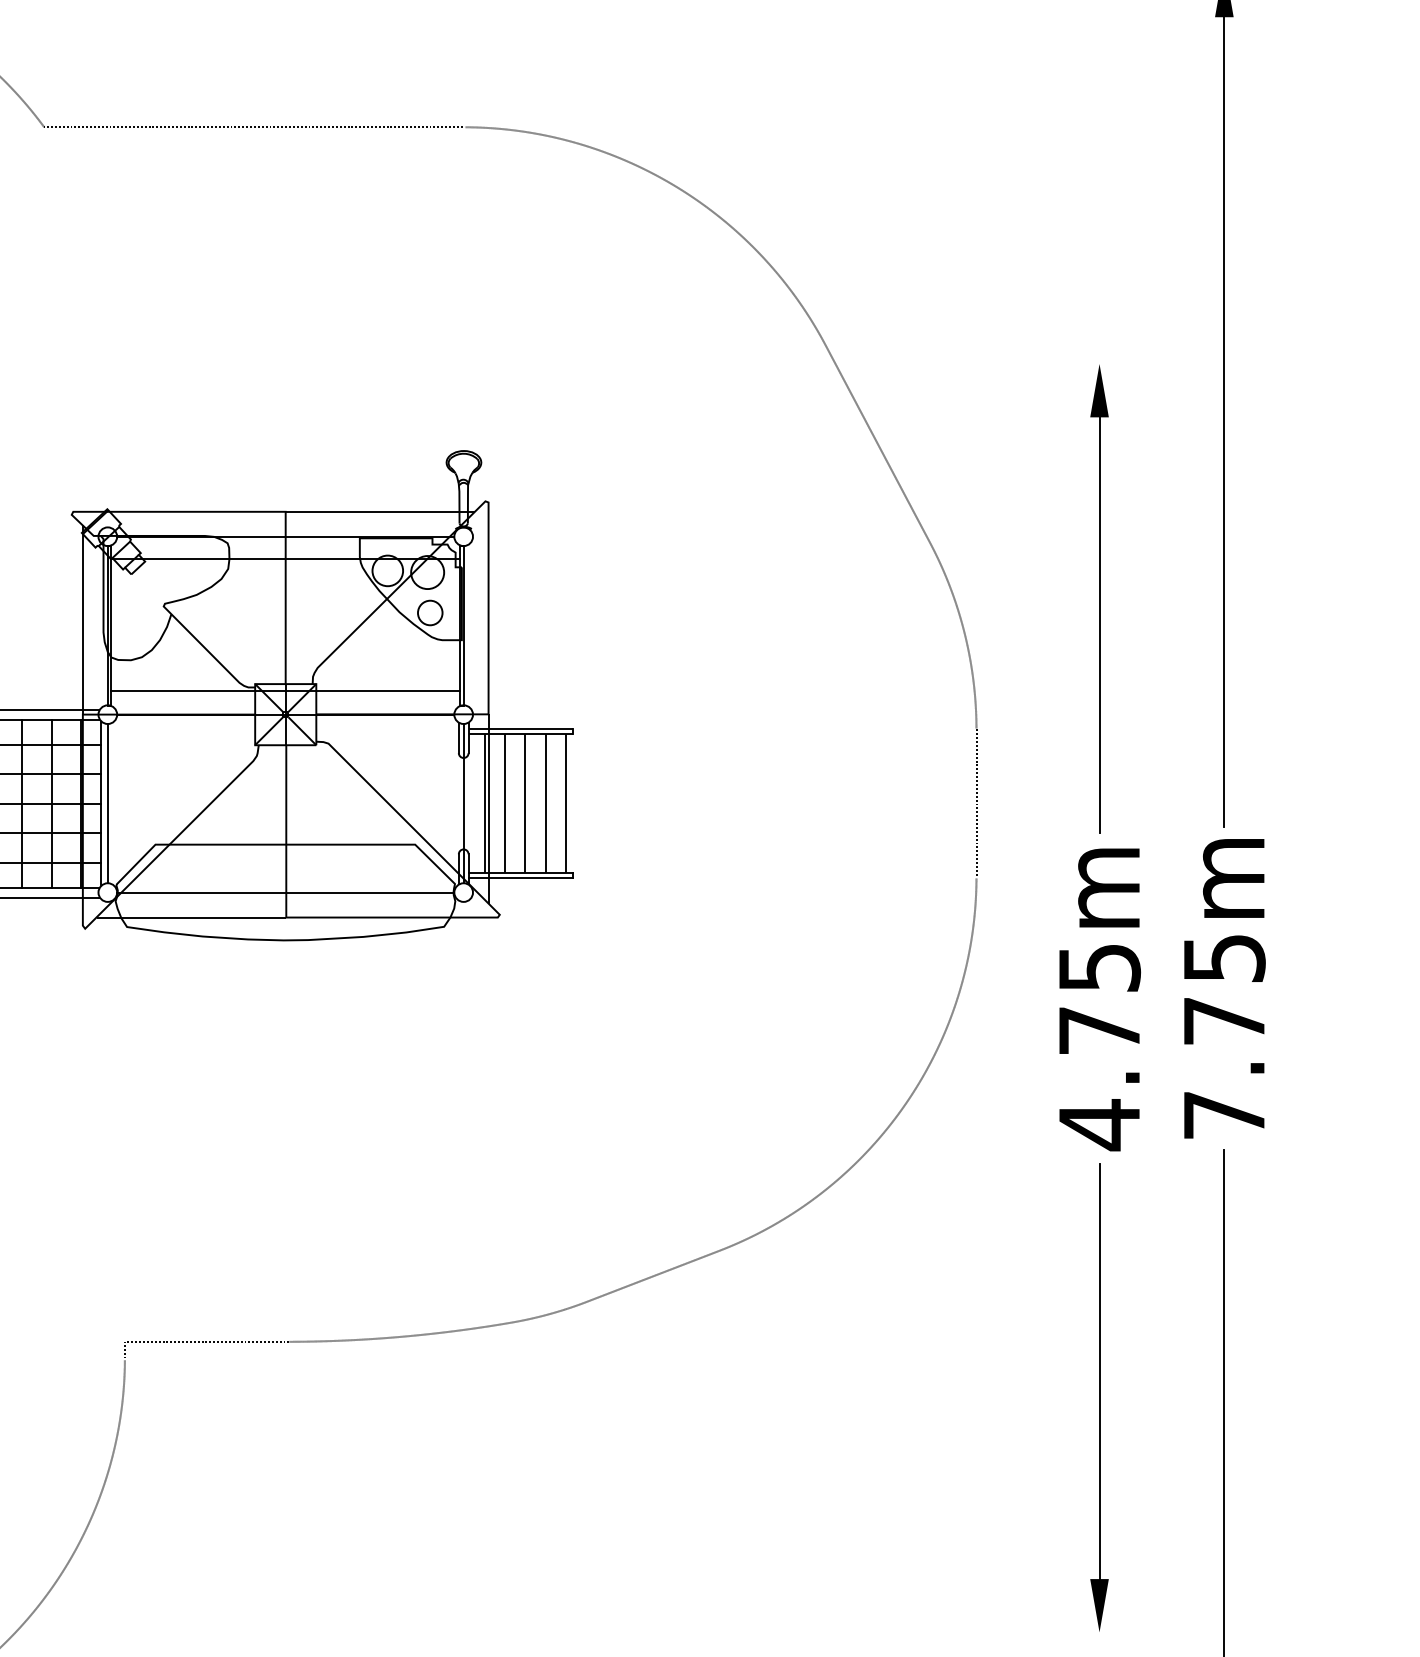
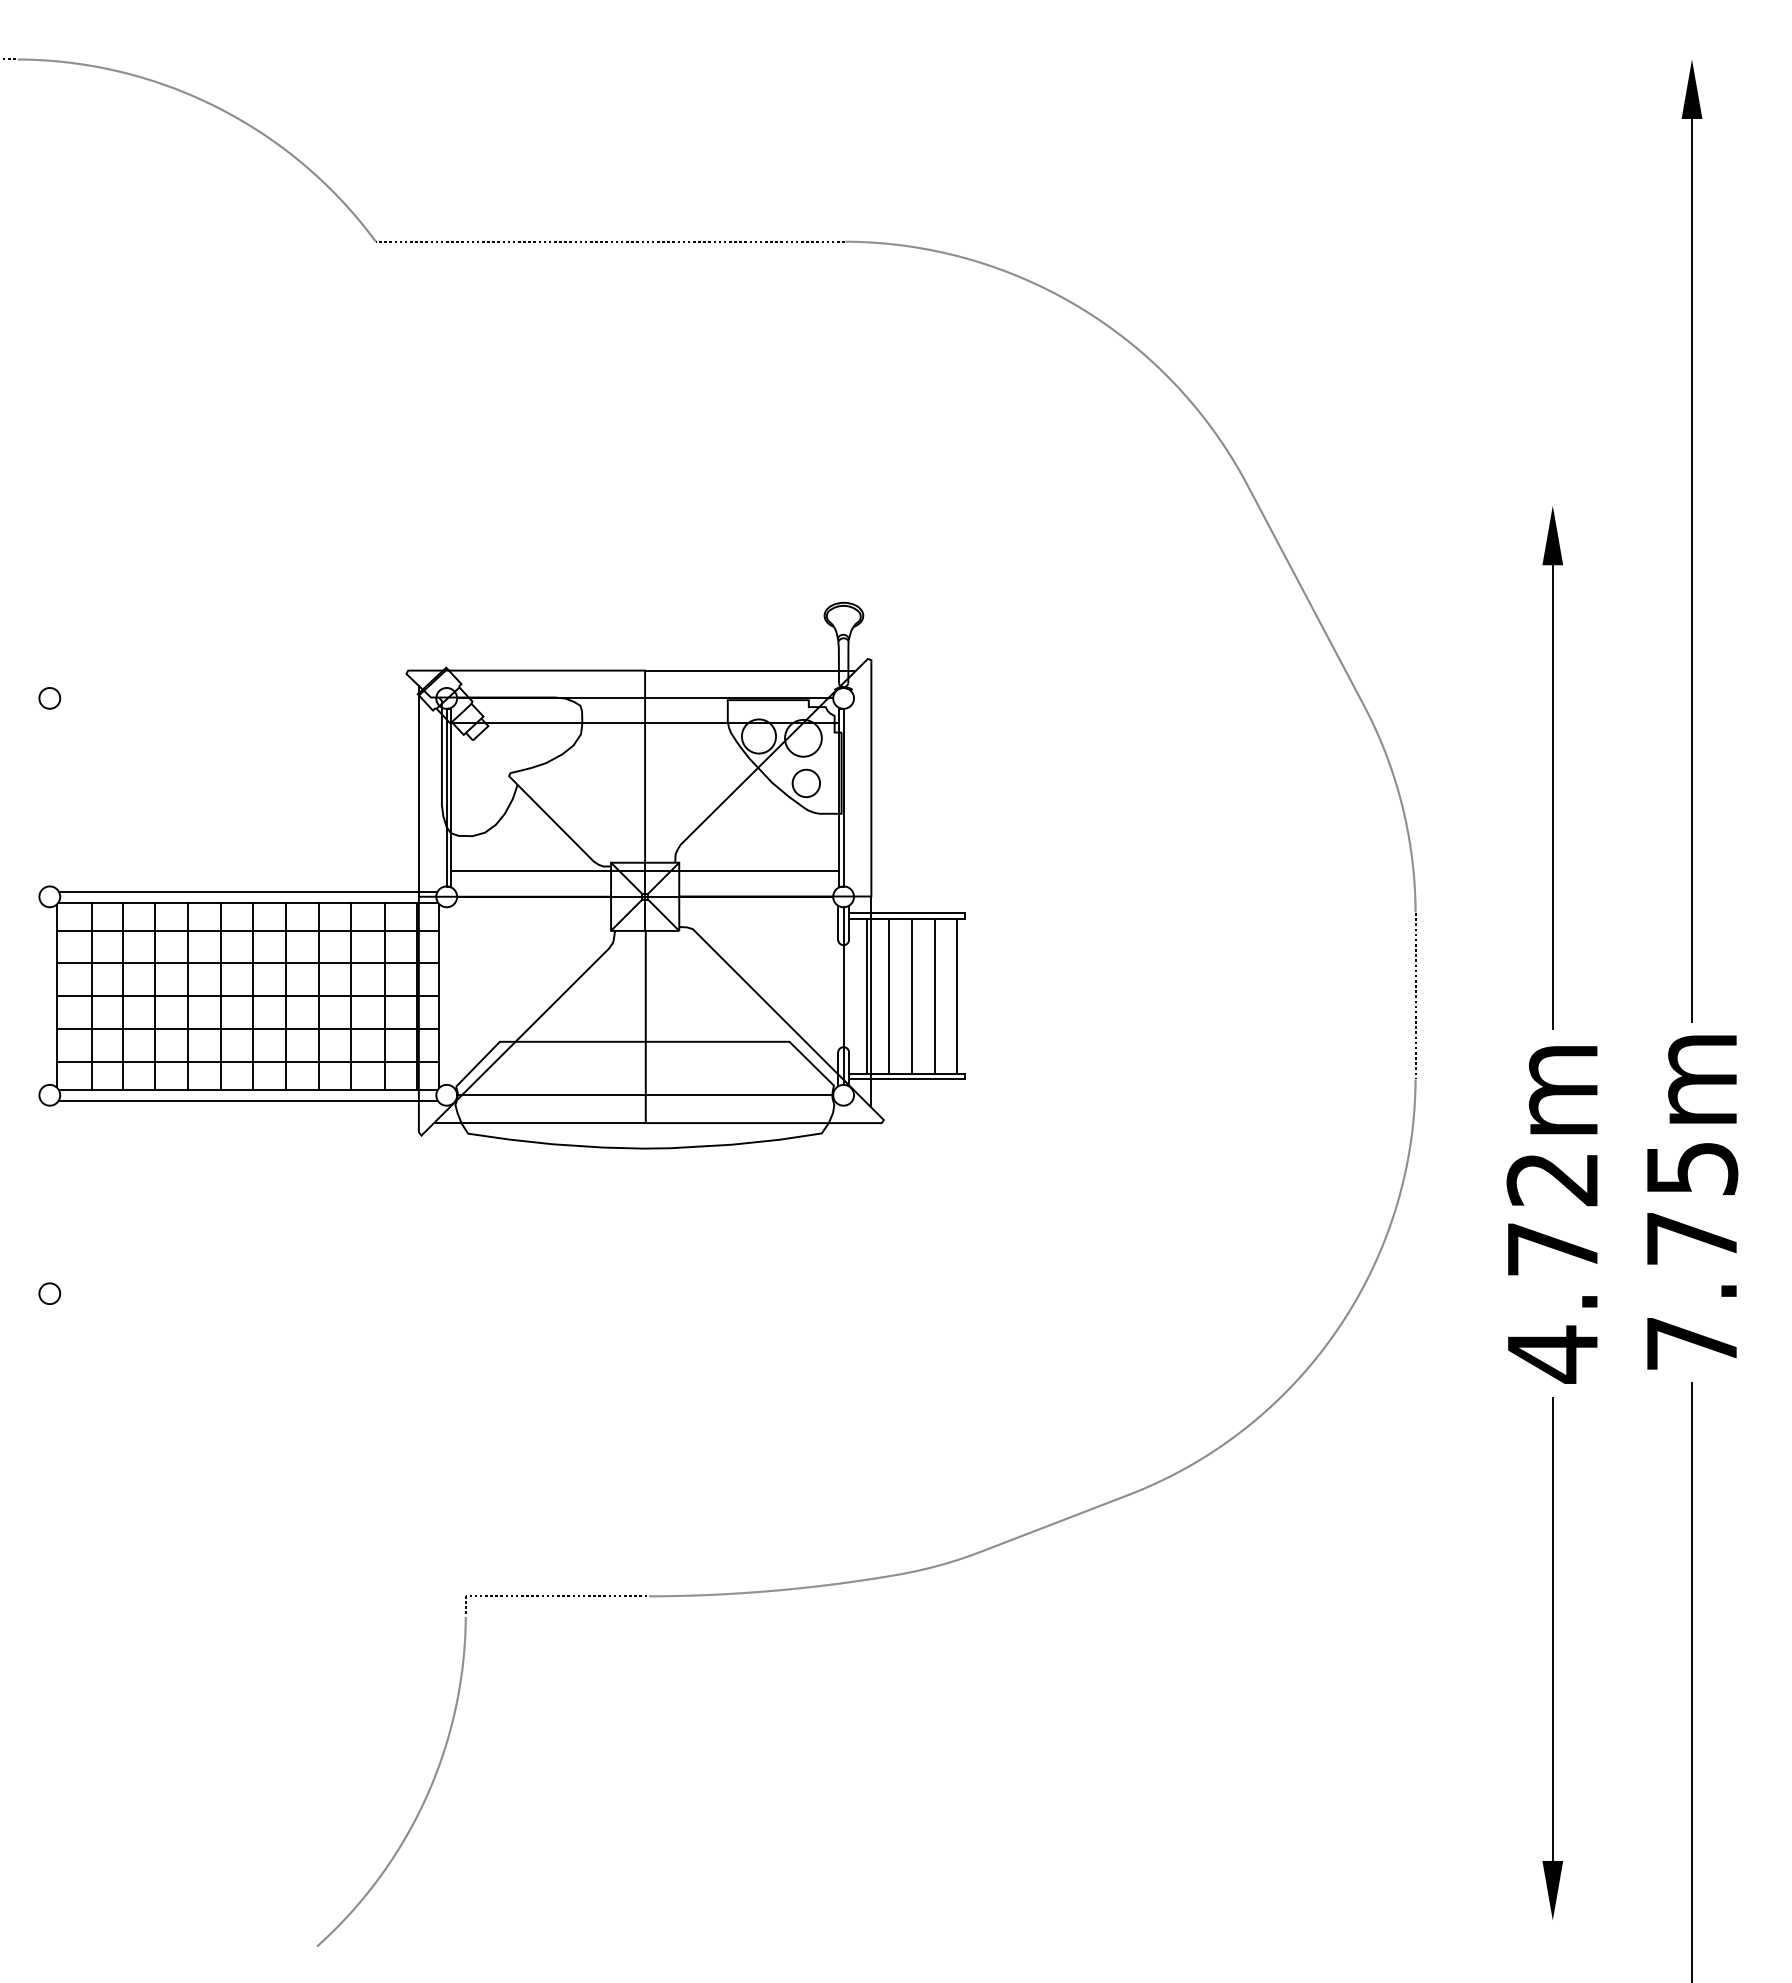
line: (107, 803) -> (446, 995), removed
text: (1099, 968) -> (1552, 1179), 4.75m -> 4.72m

